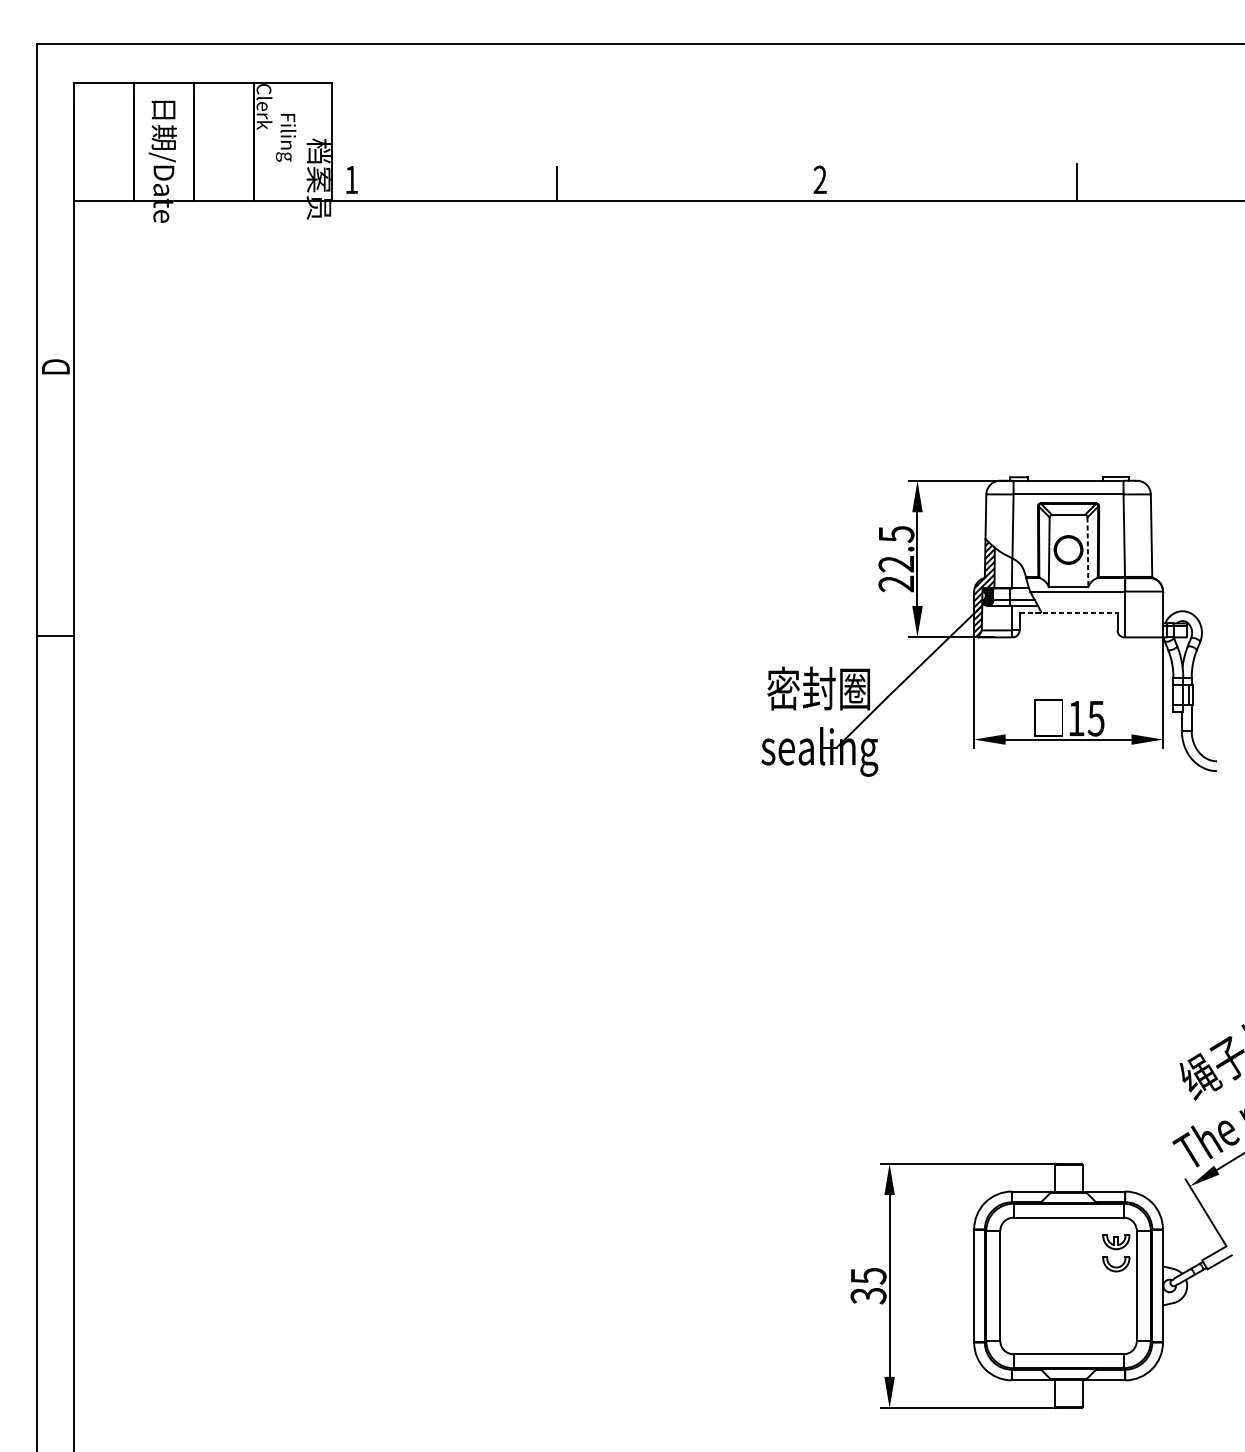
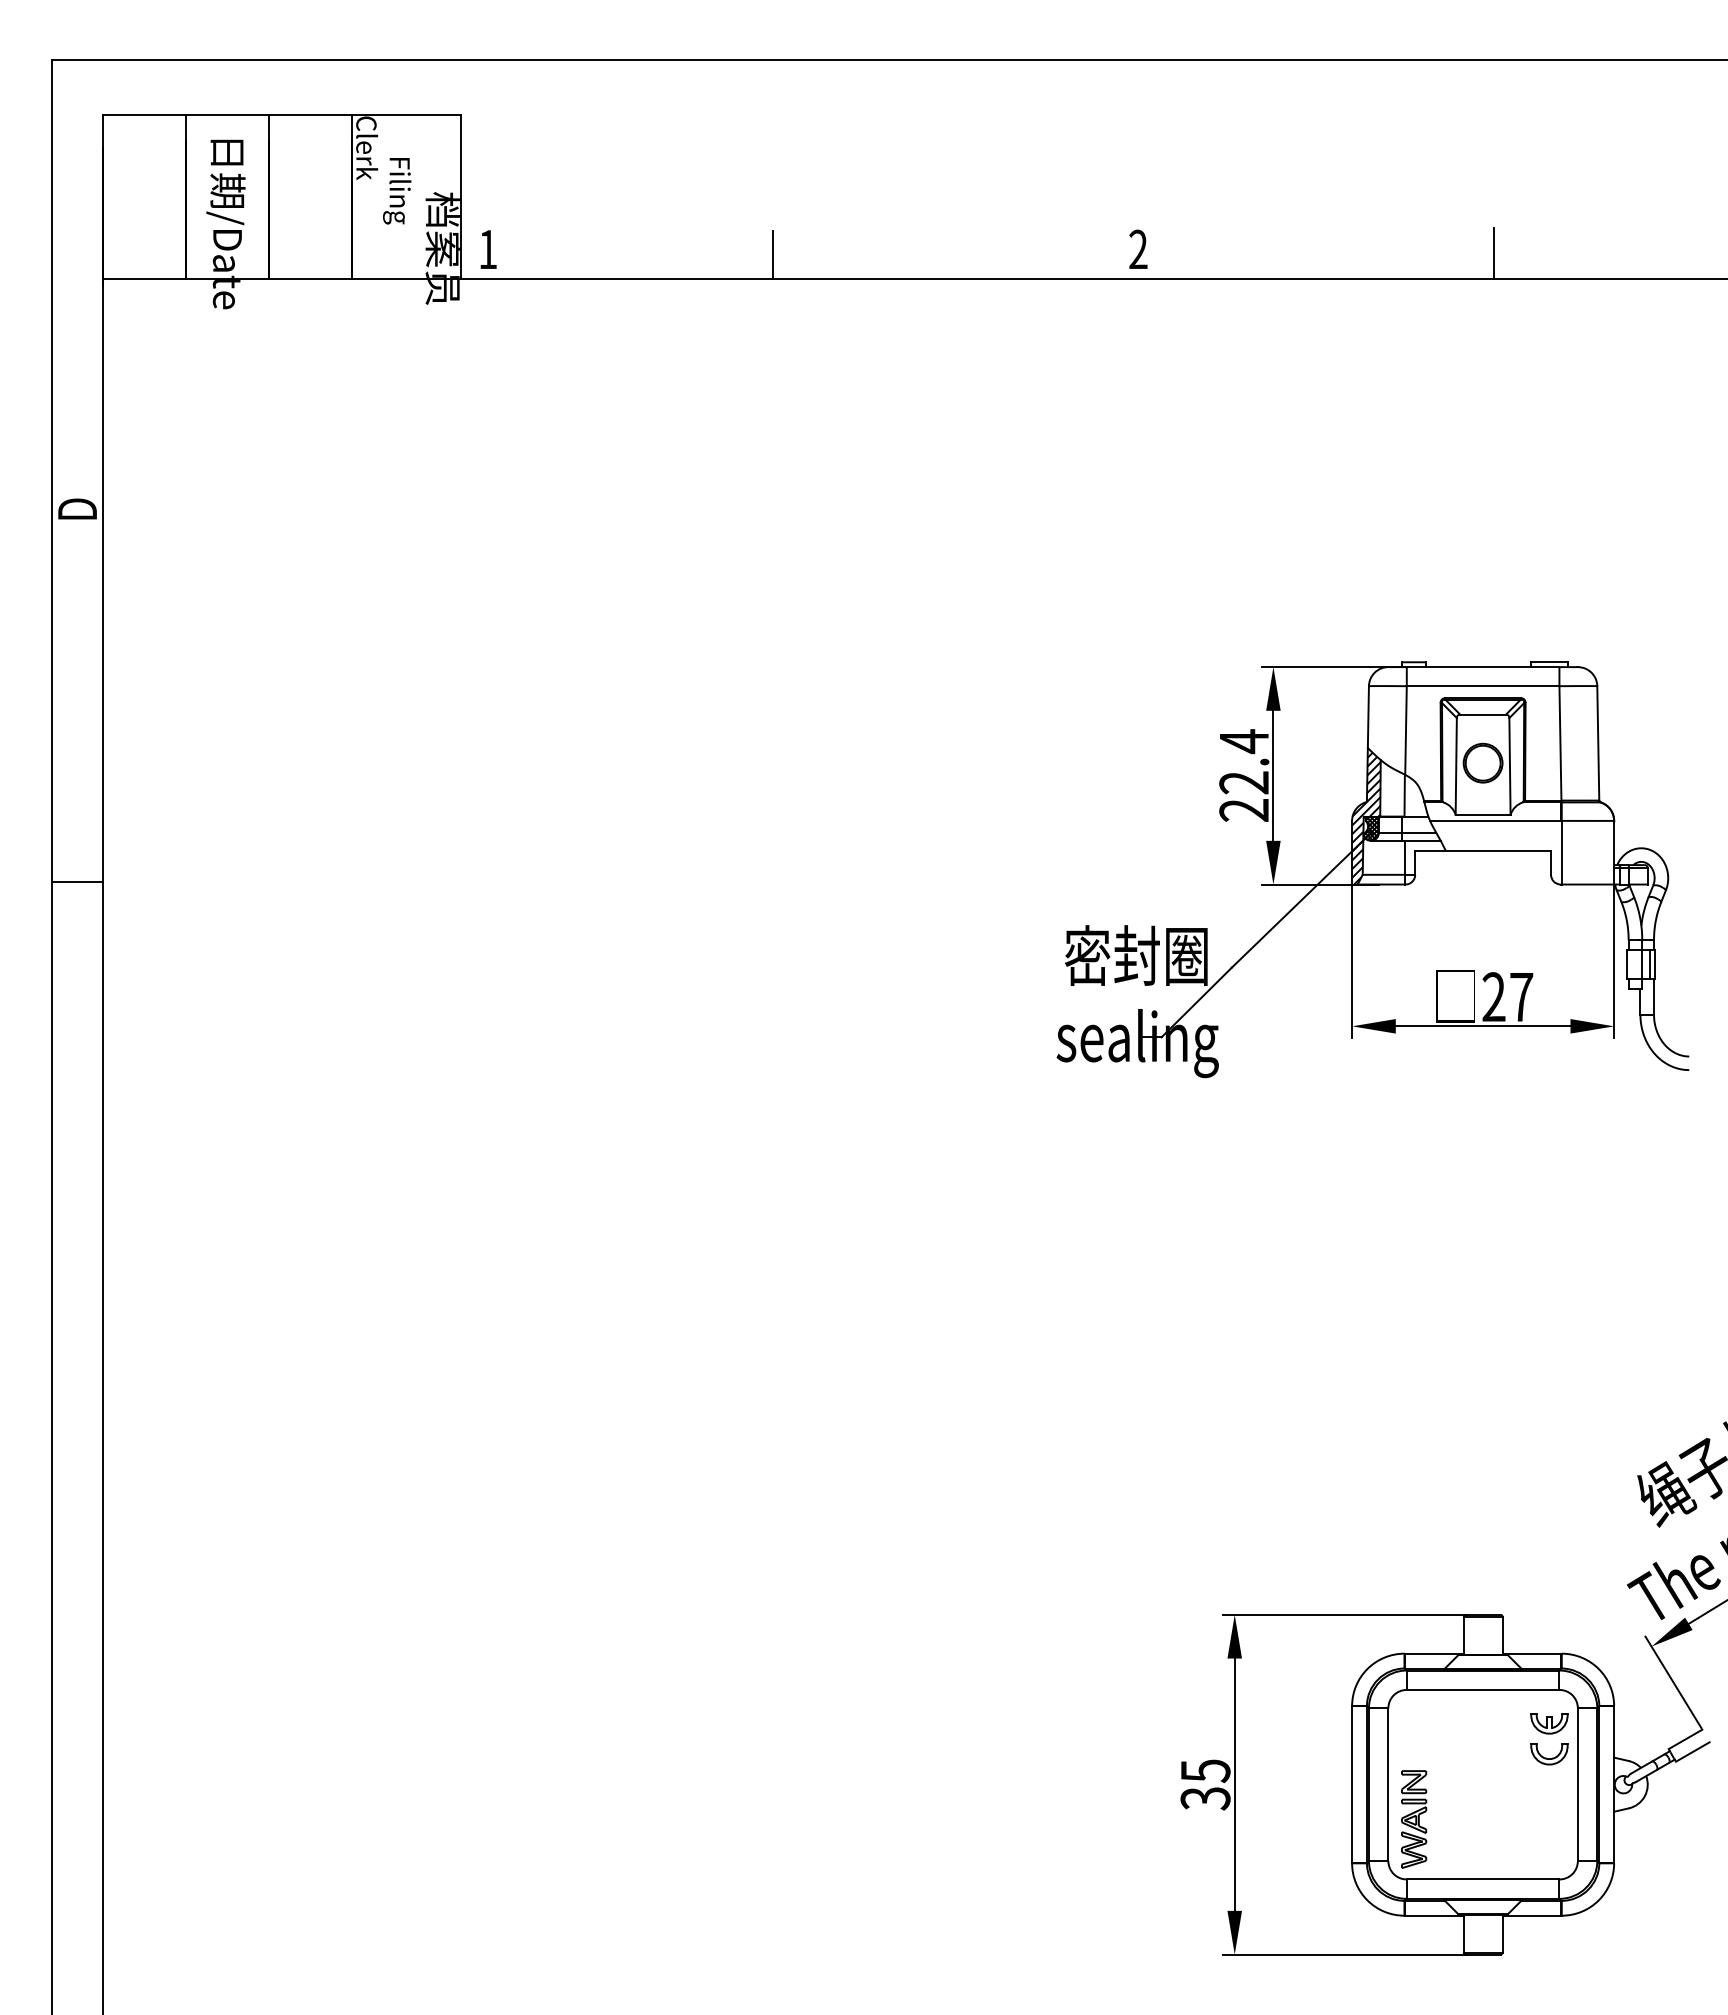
text: (896, 534) -> (1244, 741), 22.5 -> 22.4
line: (1087, 552) -> (1509, 766), dashed -> solid
line: (1068, 612) -> (1483, 850), dashed -> solid
text: (1086, 718) -> (1507, 997), 15 -> 27
part: (1019, 1311) -> (1414, 1819), added

